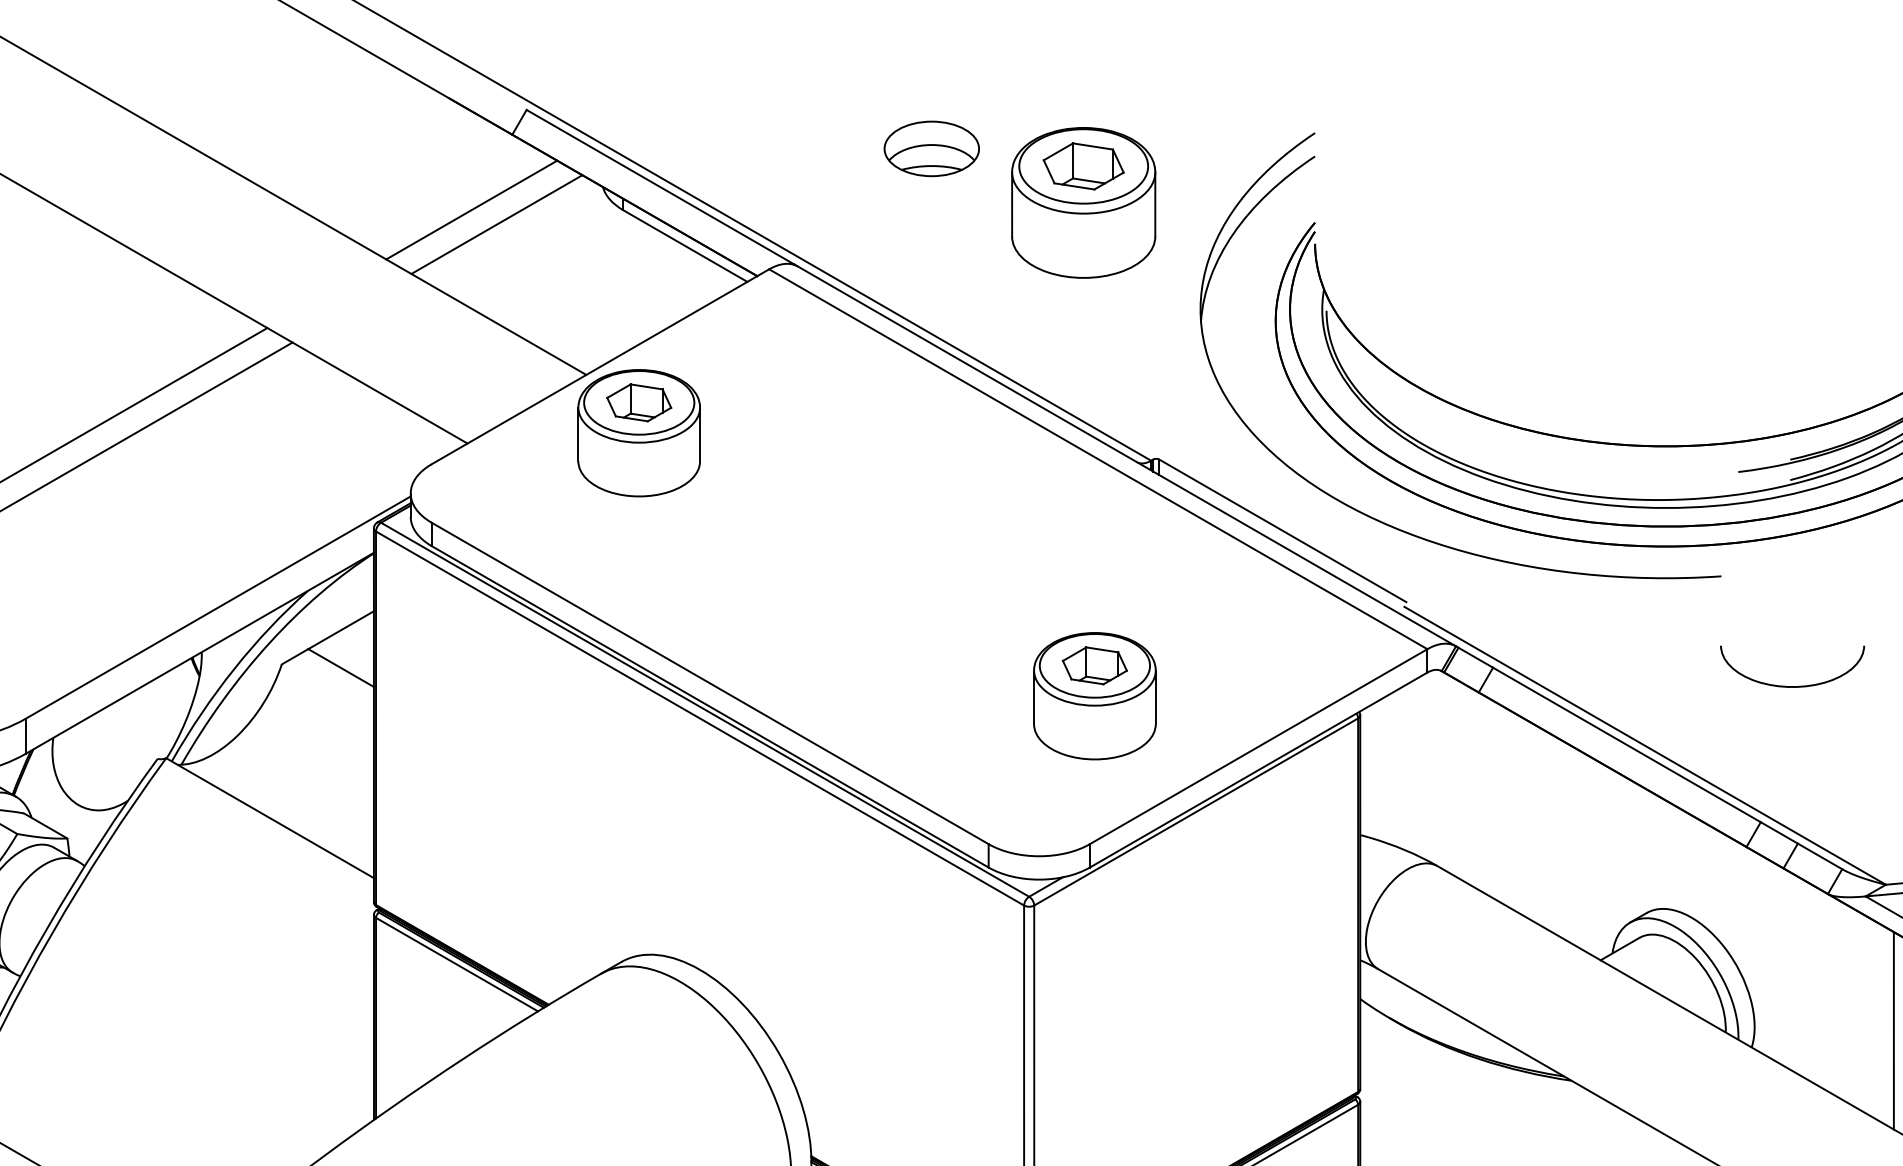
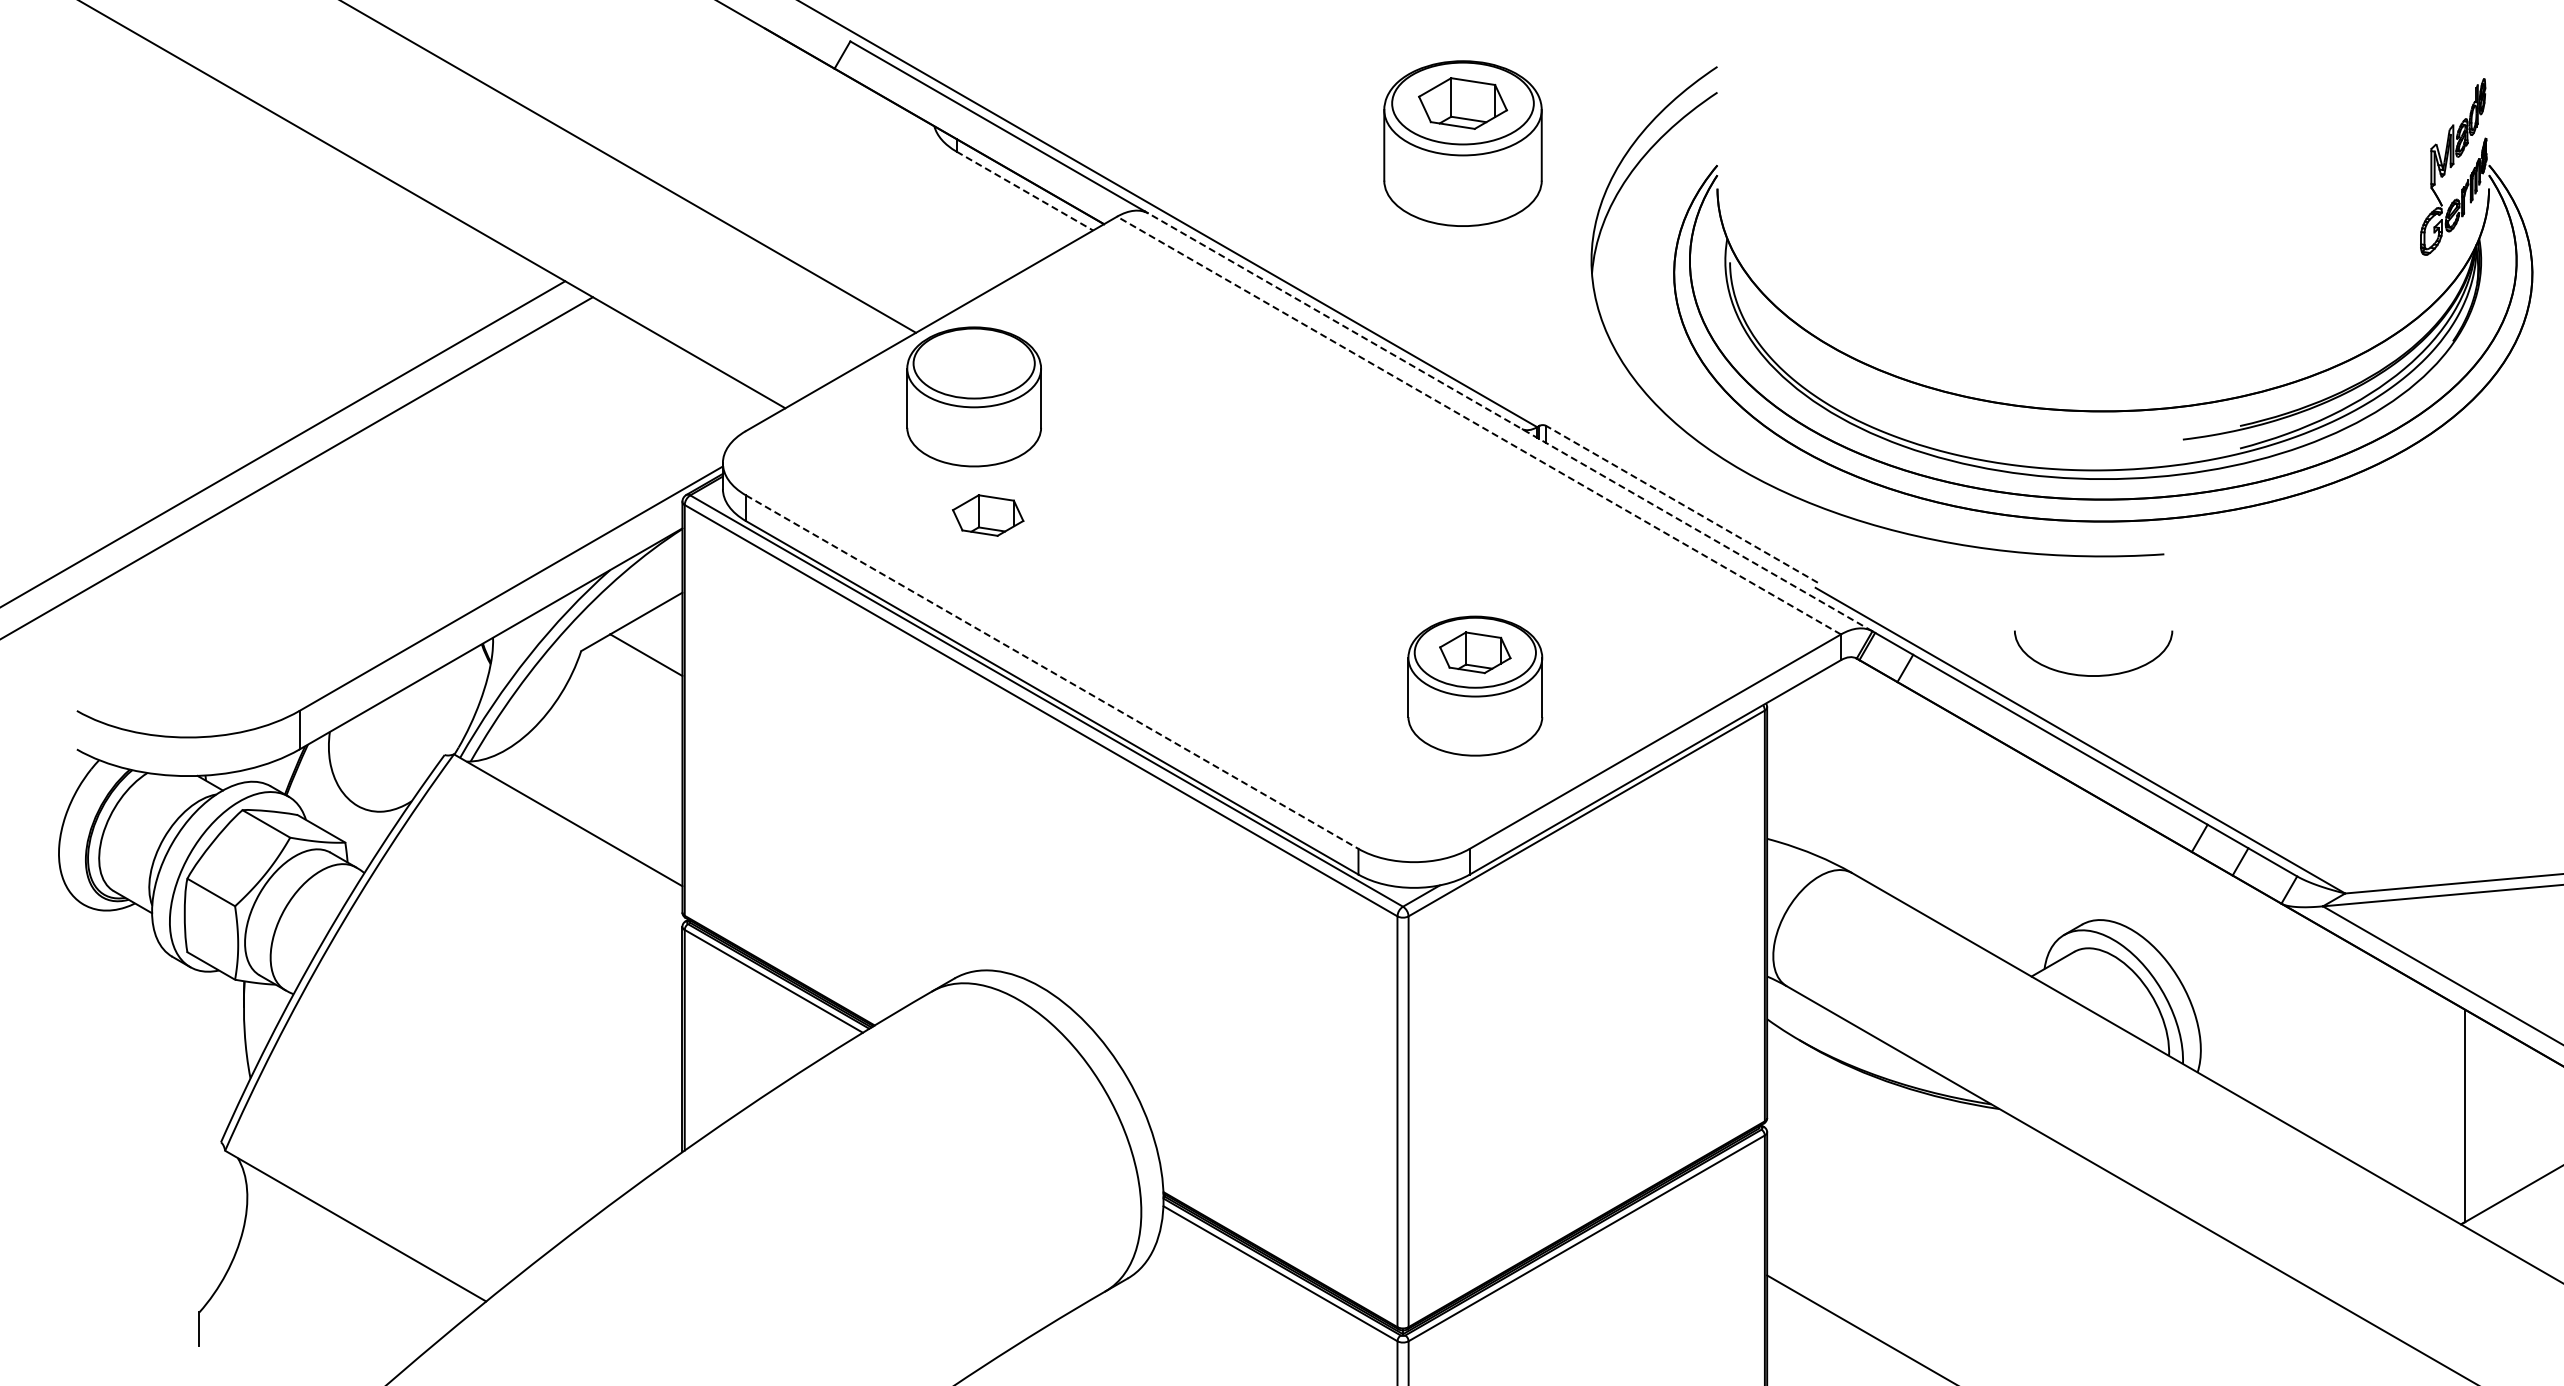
part: (931, 149) -> (1295, 84), removed
line: (471, 210) -> (789, 151), removed
line: (496, 224) -> (817, 167), removed
line: (684, 246) -> (1024, 191), solid -> dashed
part: (639, 402) -> (988, 515), moved
line: (1126, 456) -> (1510, 422), solid -> dashed
line: (1098, 459) -> (1479, 425), solid -> dashed
line: (1283, 531) -> (1682, 504), solid -> dashed
line: (710, 683) -> (1052, 672), solid -> dashed
curve: (1792, 686) -> (2093, 675), moved
line: (1893, 1030) -> (2353, 1053), removed

